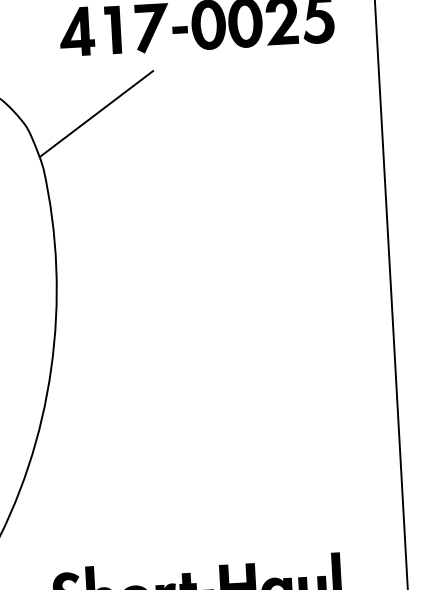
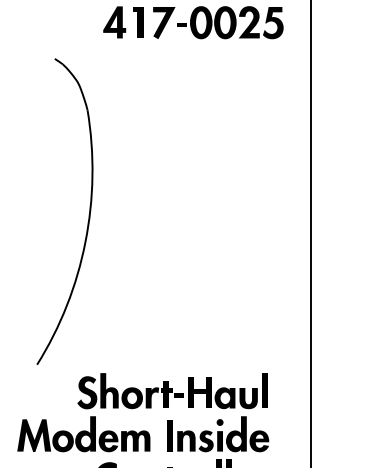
line: (96, 113) -> (124, 76), removed

